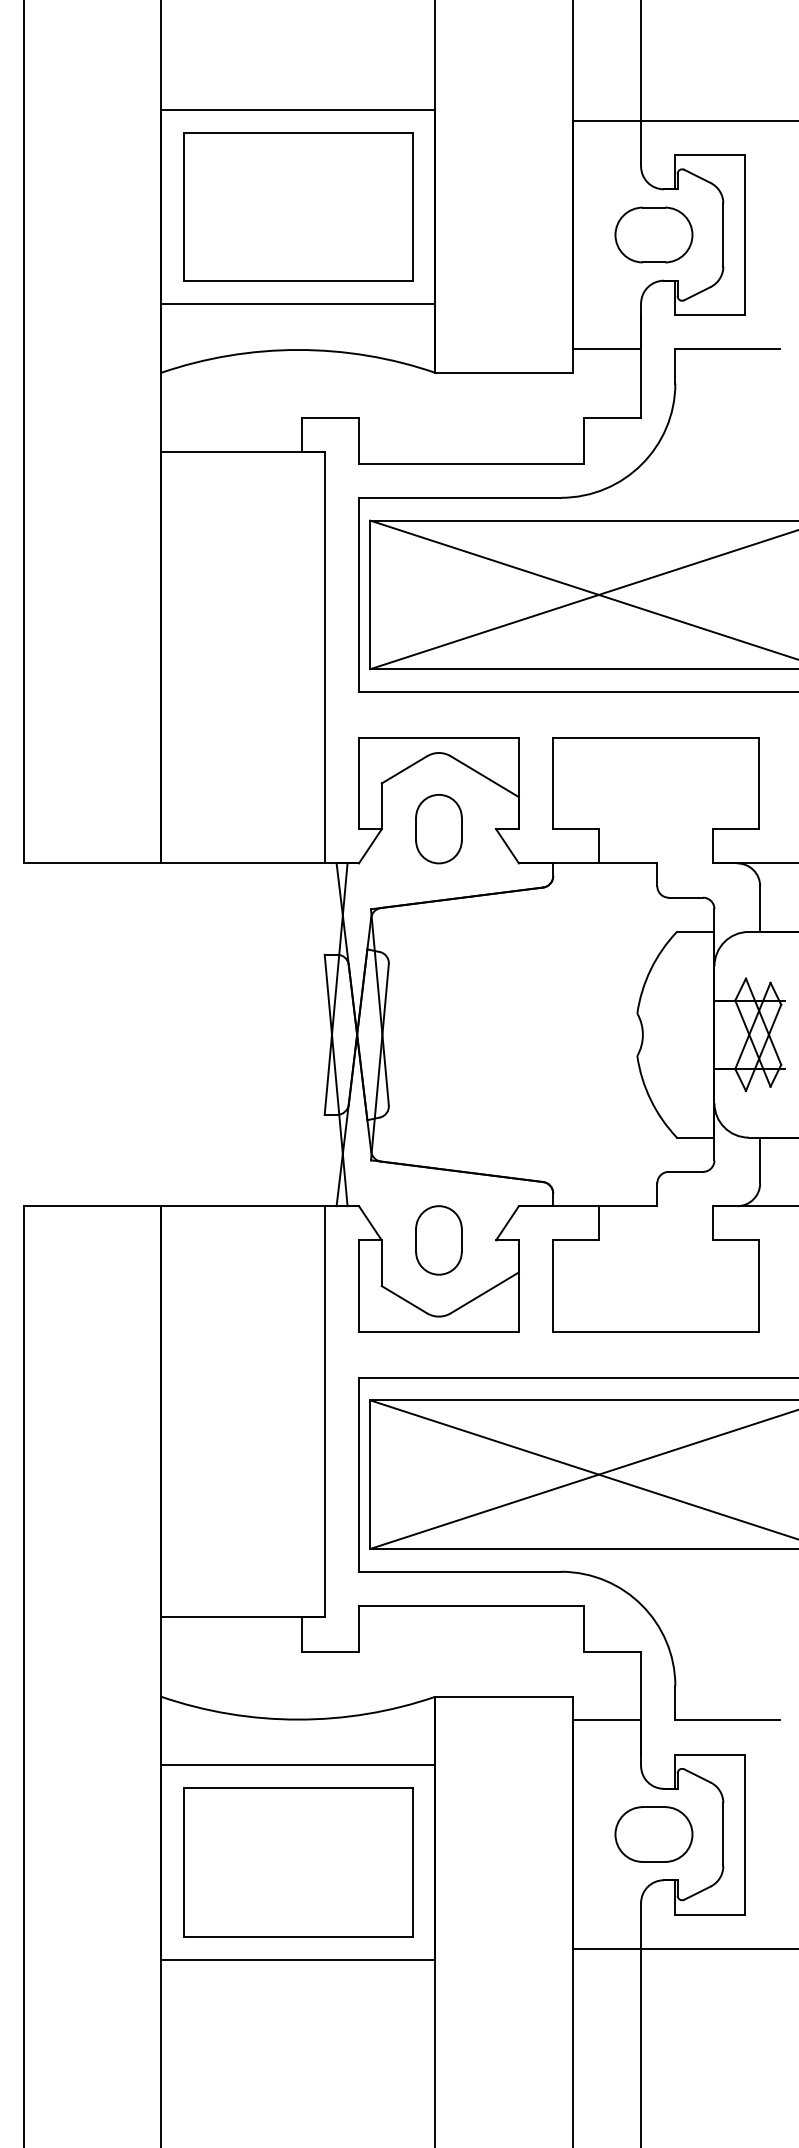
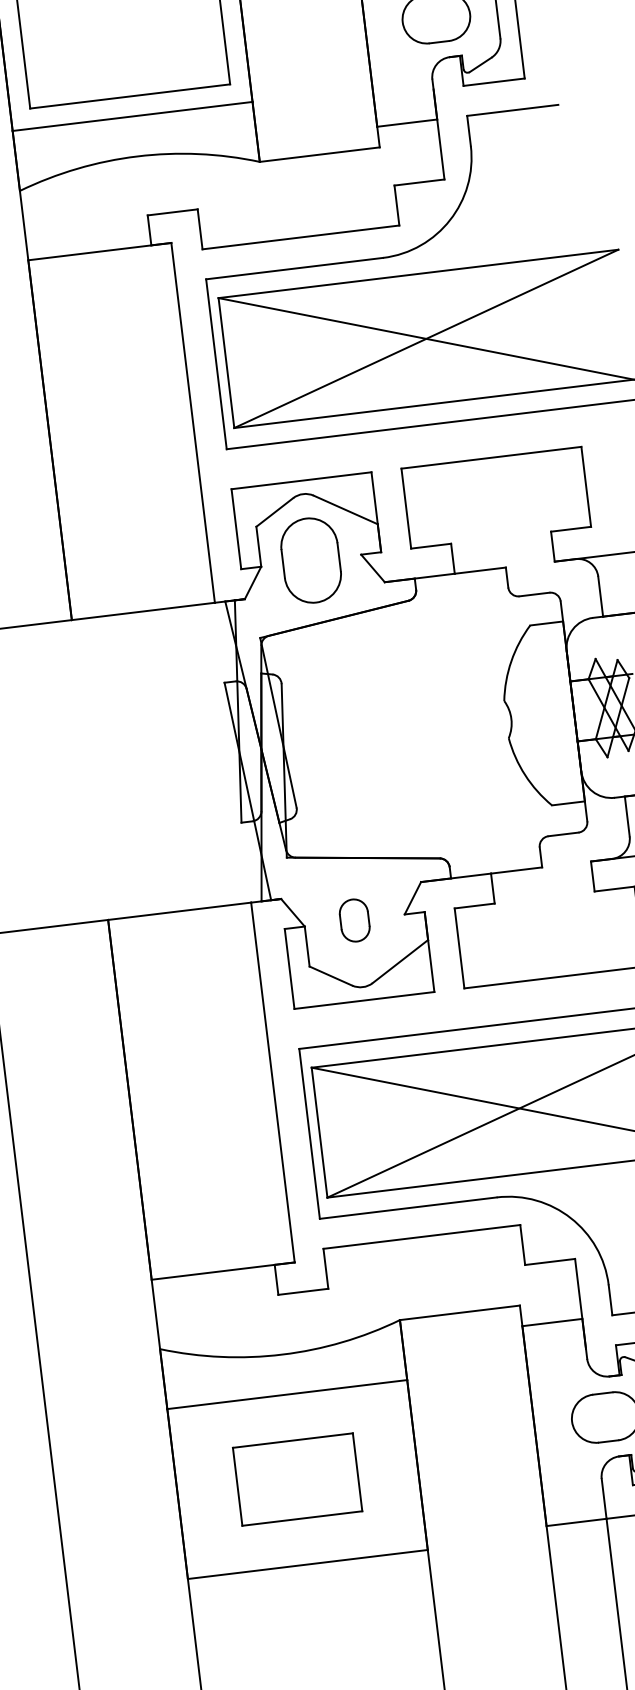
part: (438, 829) -> (310, 561), size x1.4
part: (438, 1240) -> (354, 920), size x0.7
part: (298, 1862) -> (297, 1479), size x0.6

